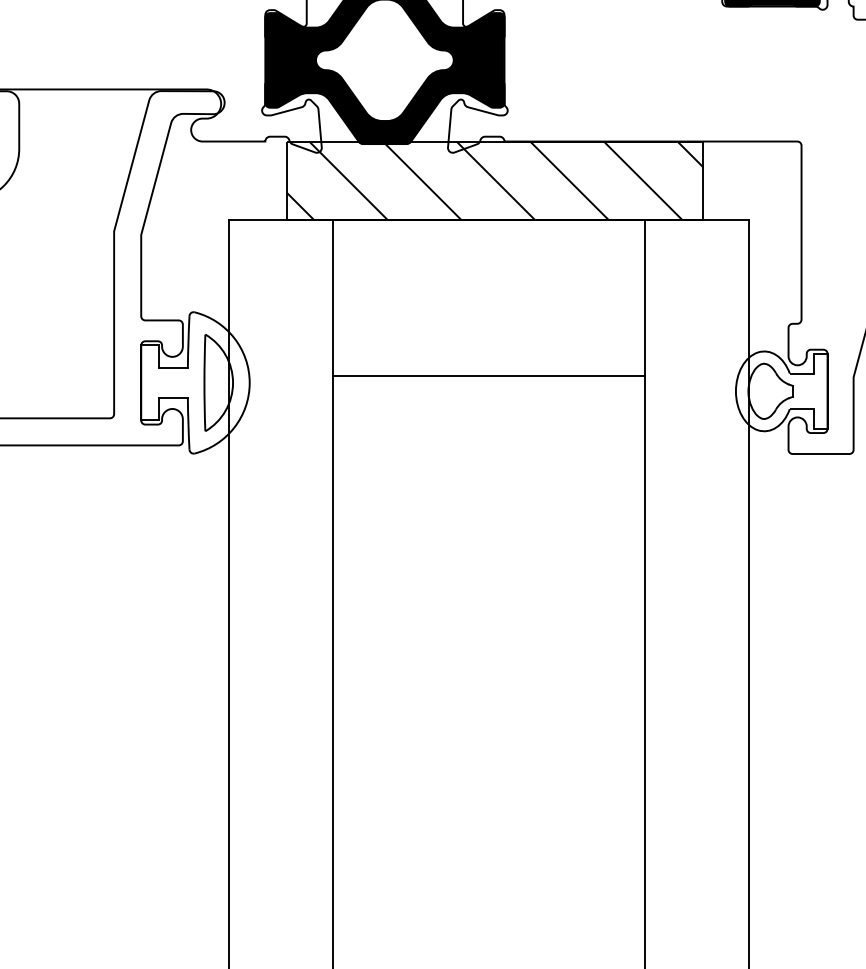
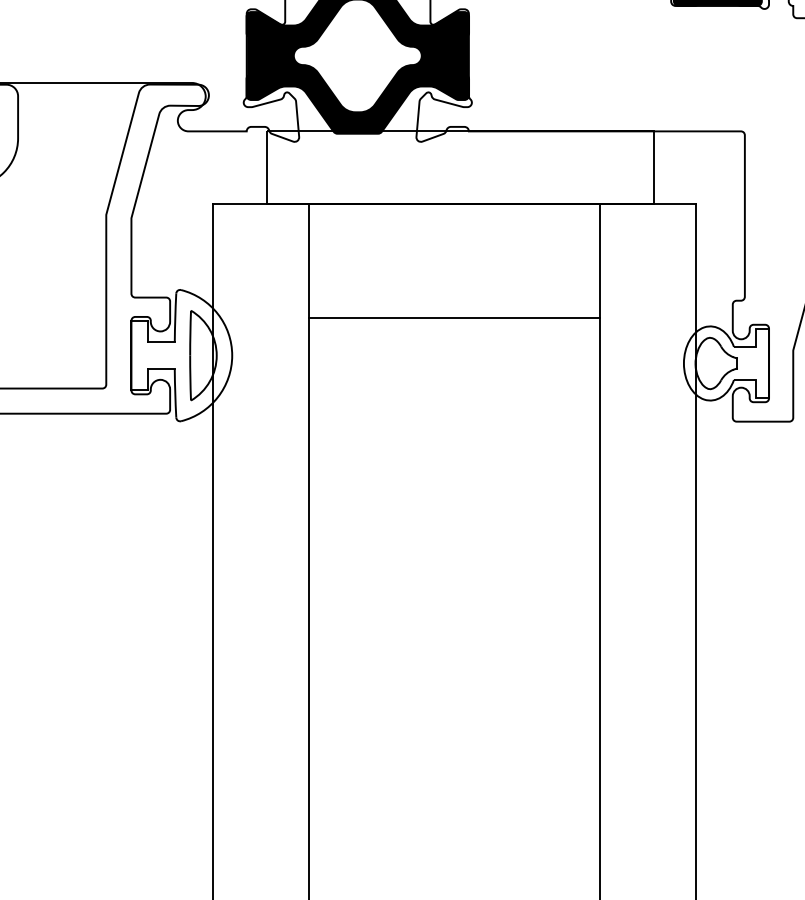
hatch: (494, 180) -> (459, 167), removed
line: (488, 375) -> (454, 318), moved

